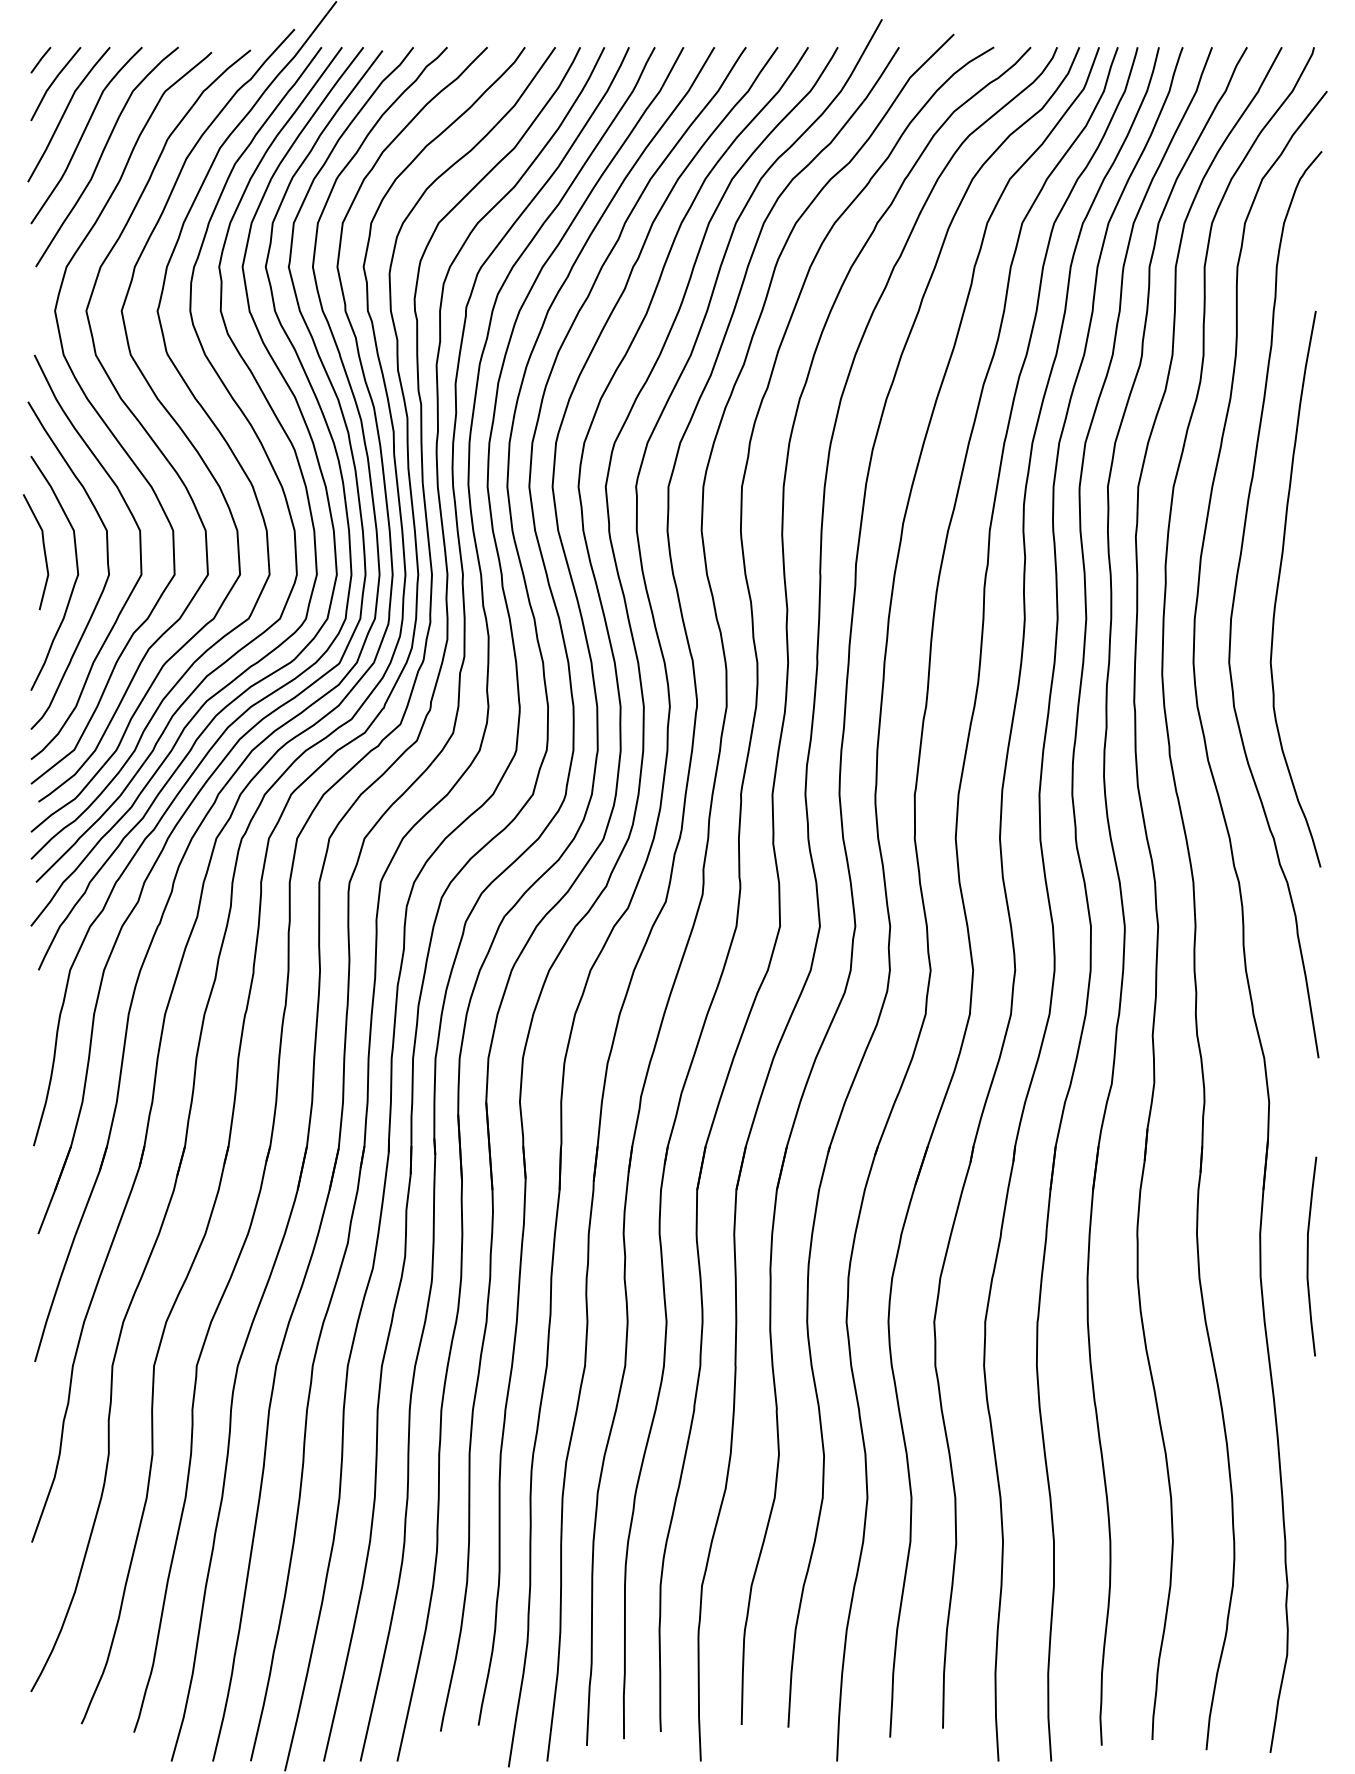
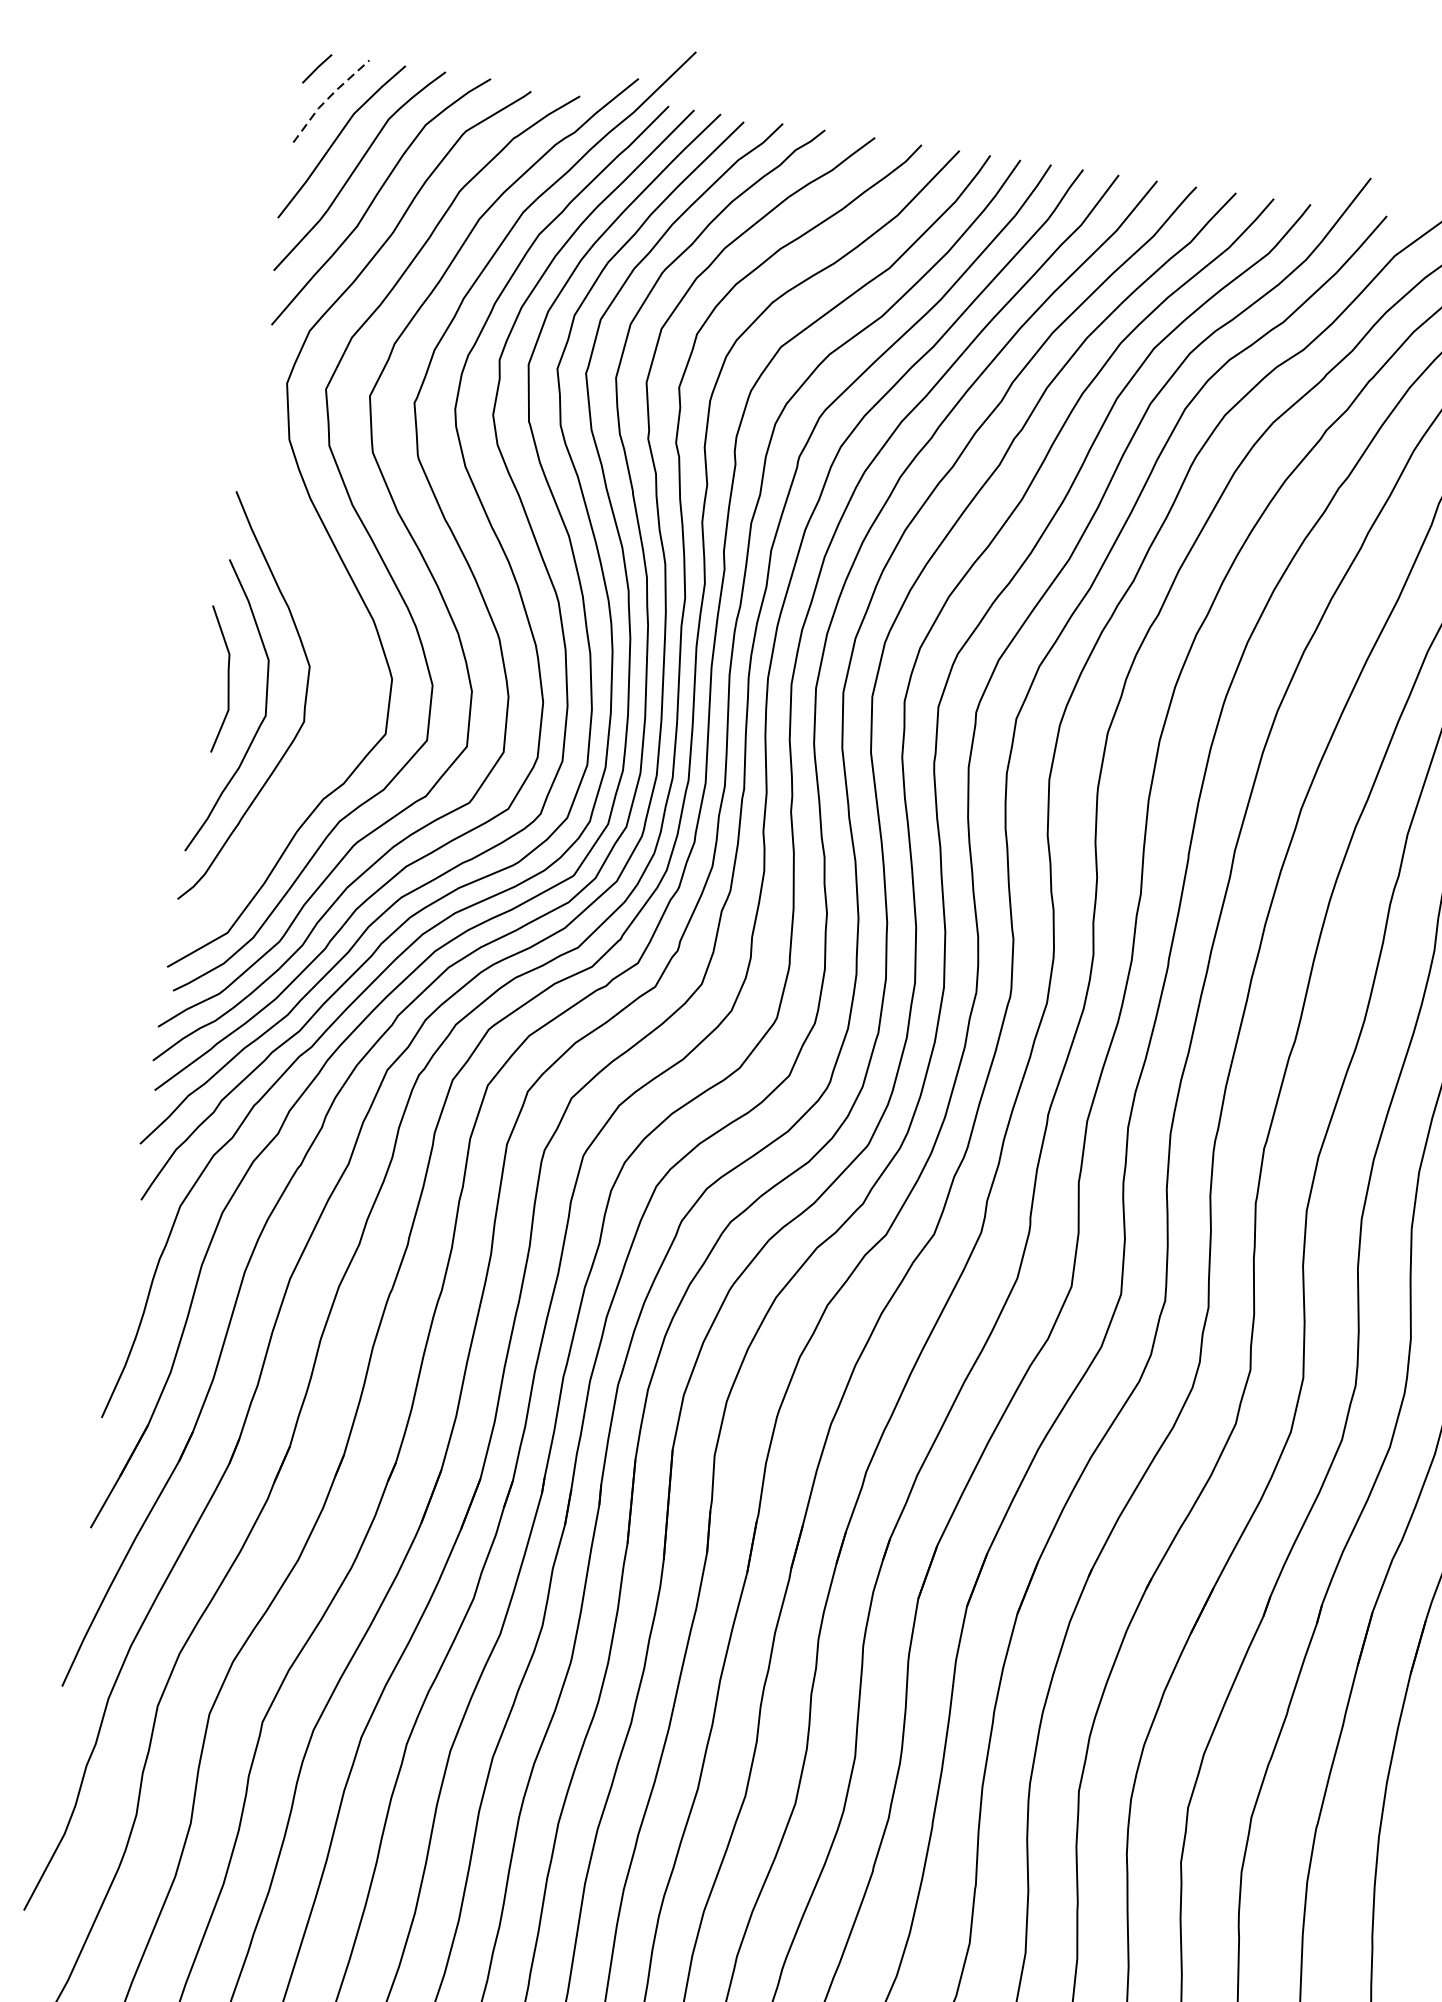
line: (53, 81) -> (328, 97), solid -> dashed
curve: (139, 553) -> (345, 701), removed

